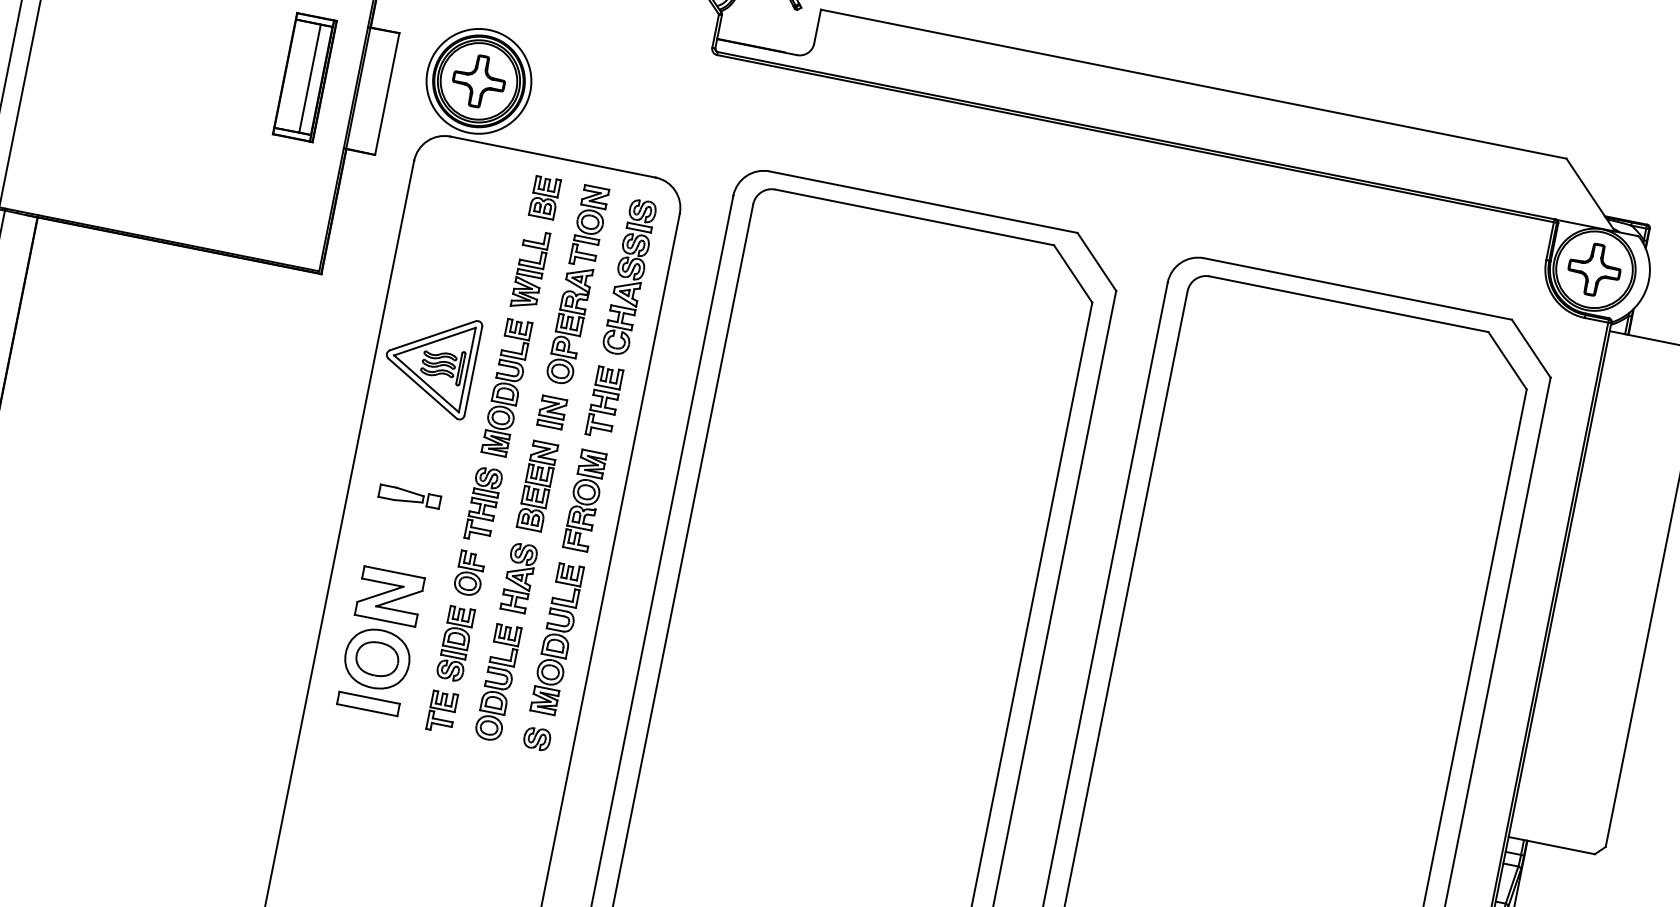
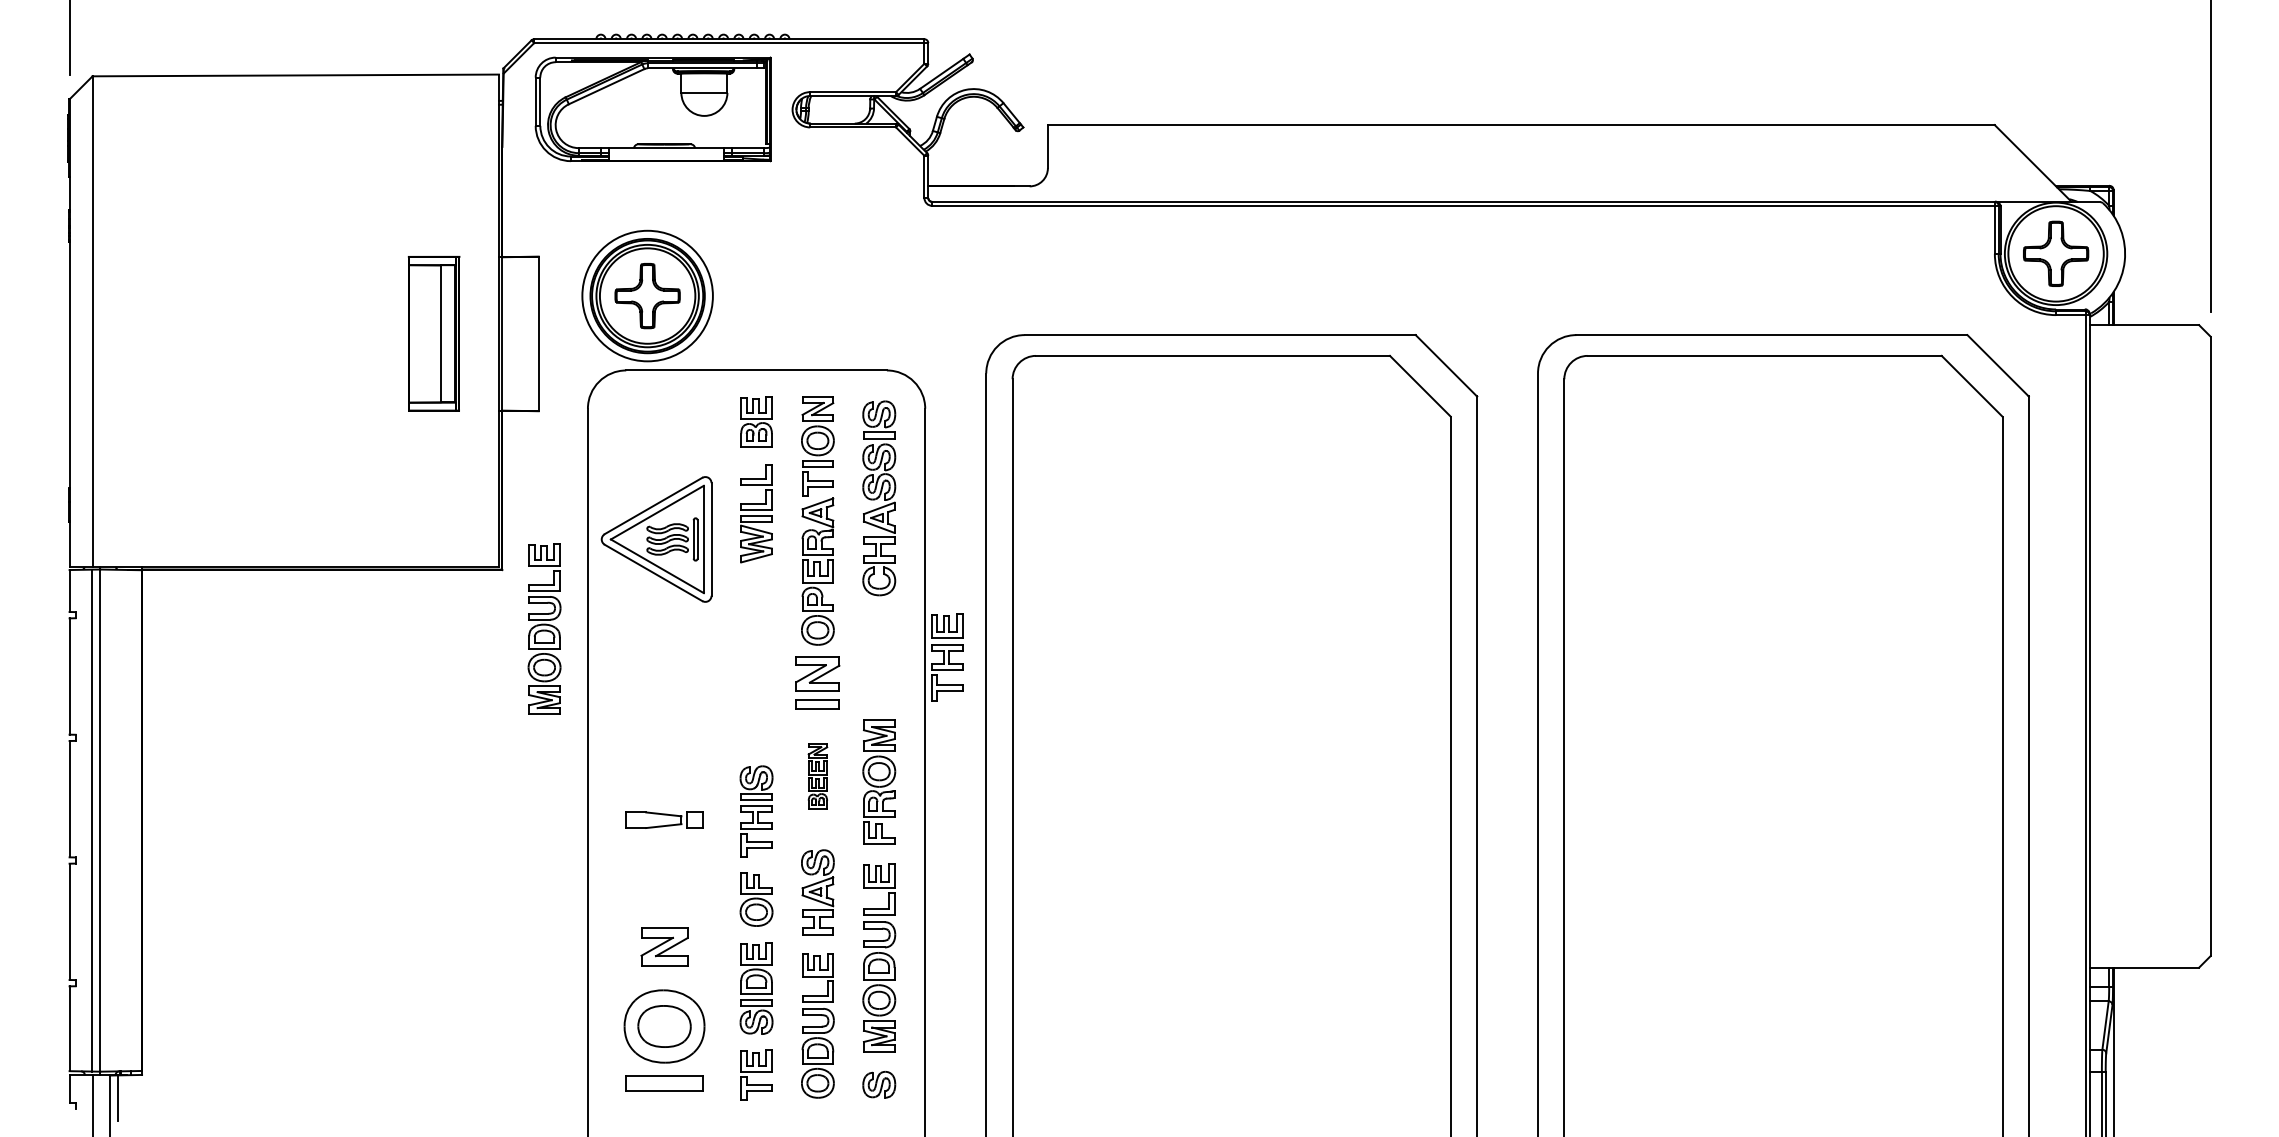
part: (430, 362) -> (656, 539), moved
part: (507, 387) -> (544, 628), moved
part: (604, 402) -> (947, 657), moved
part: (551, 412) -> (817, 682), size x1.4
part: (537, 486) -> (817, 776), size x0.6
part: (389, 596) -> (664, 946), size x0.6

